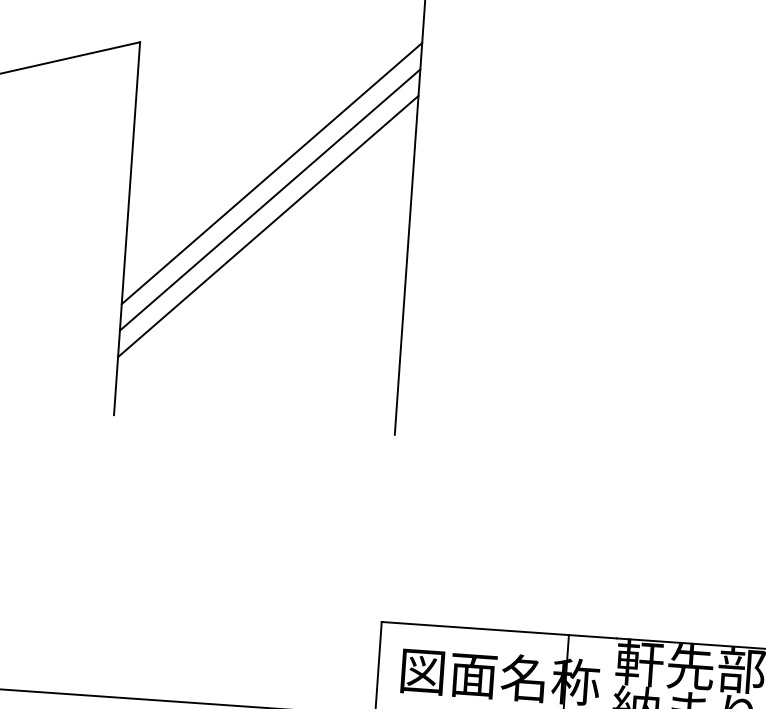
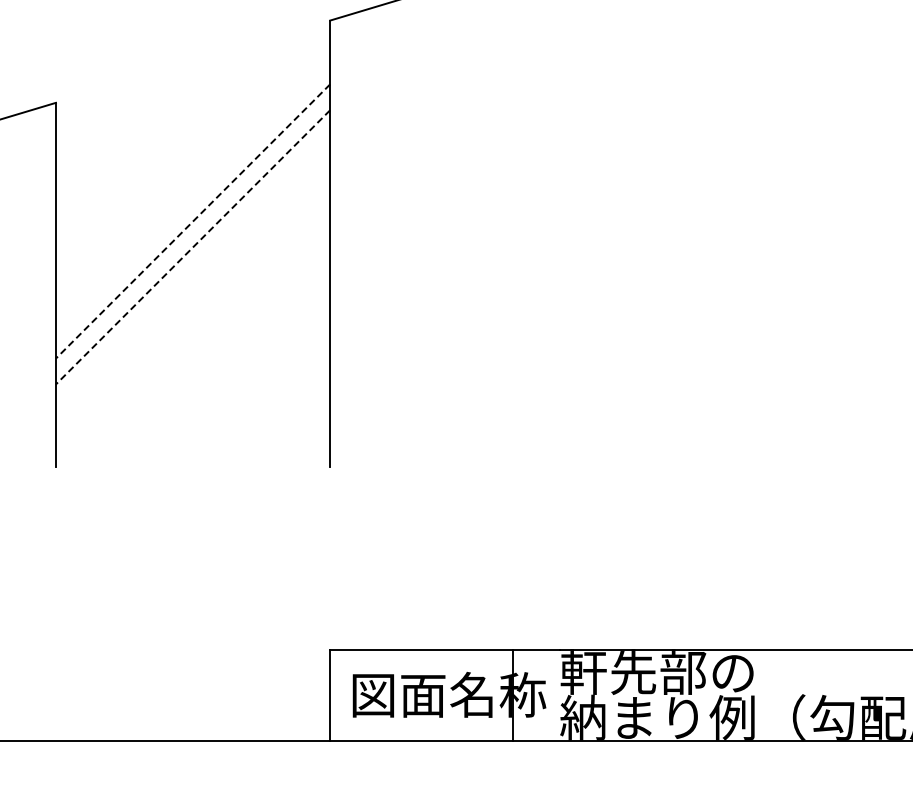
line: (272, 173) -> (193, 221), solid -> dashed
line: (270, 200) -> (193, 247), solid -> dashed
line: (267, 226) -> (192, 273), removed

